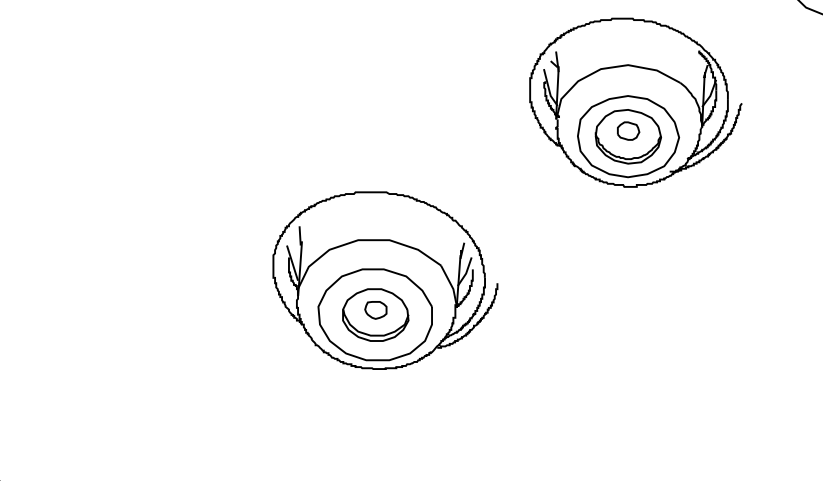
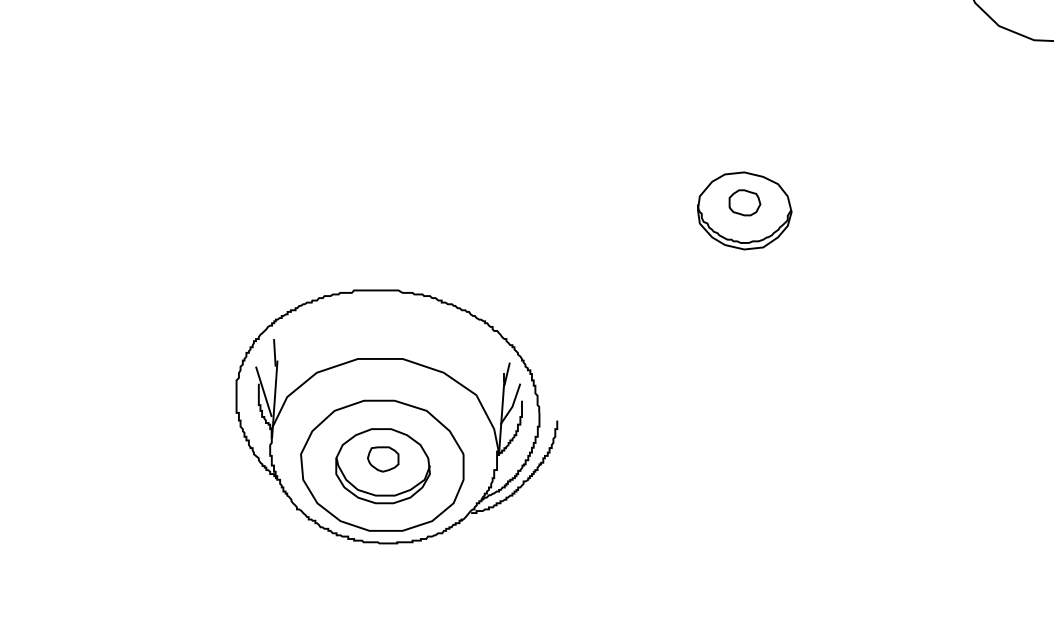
part: (635, 102) -> (754, 161), removed

